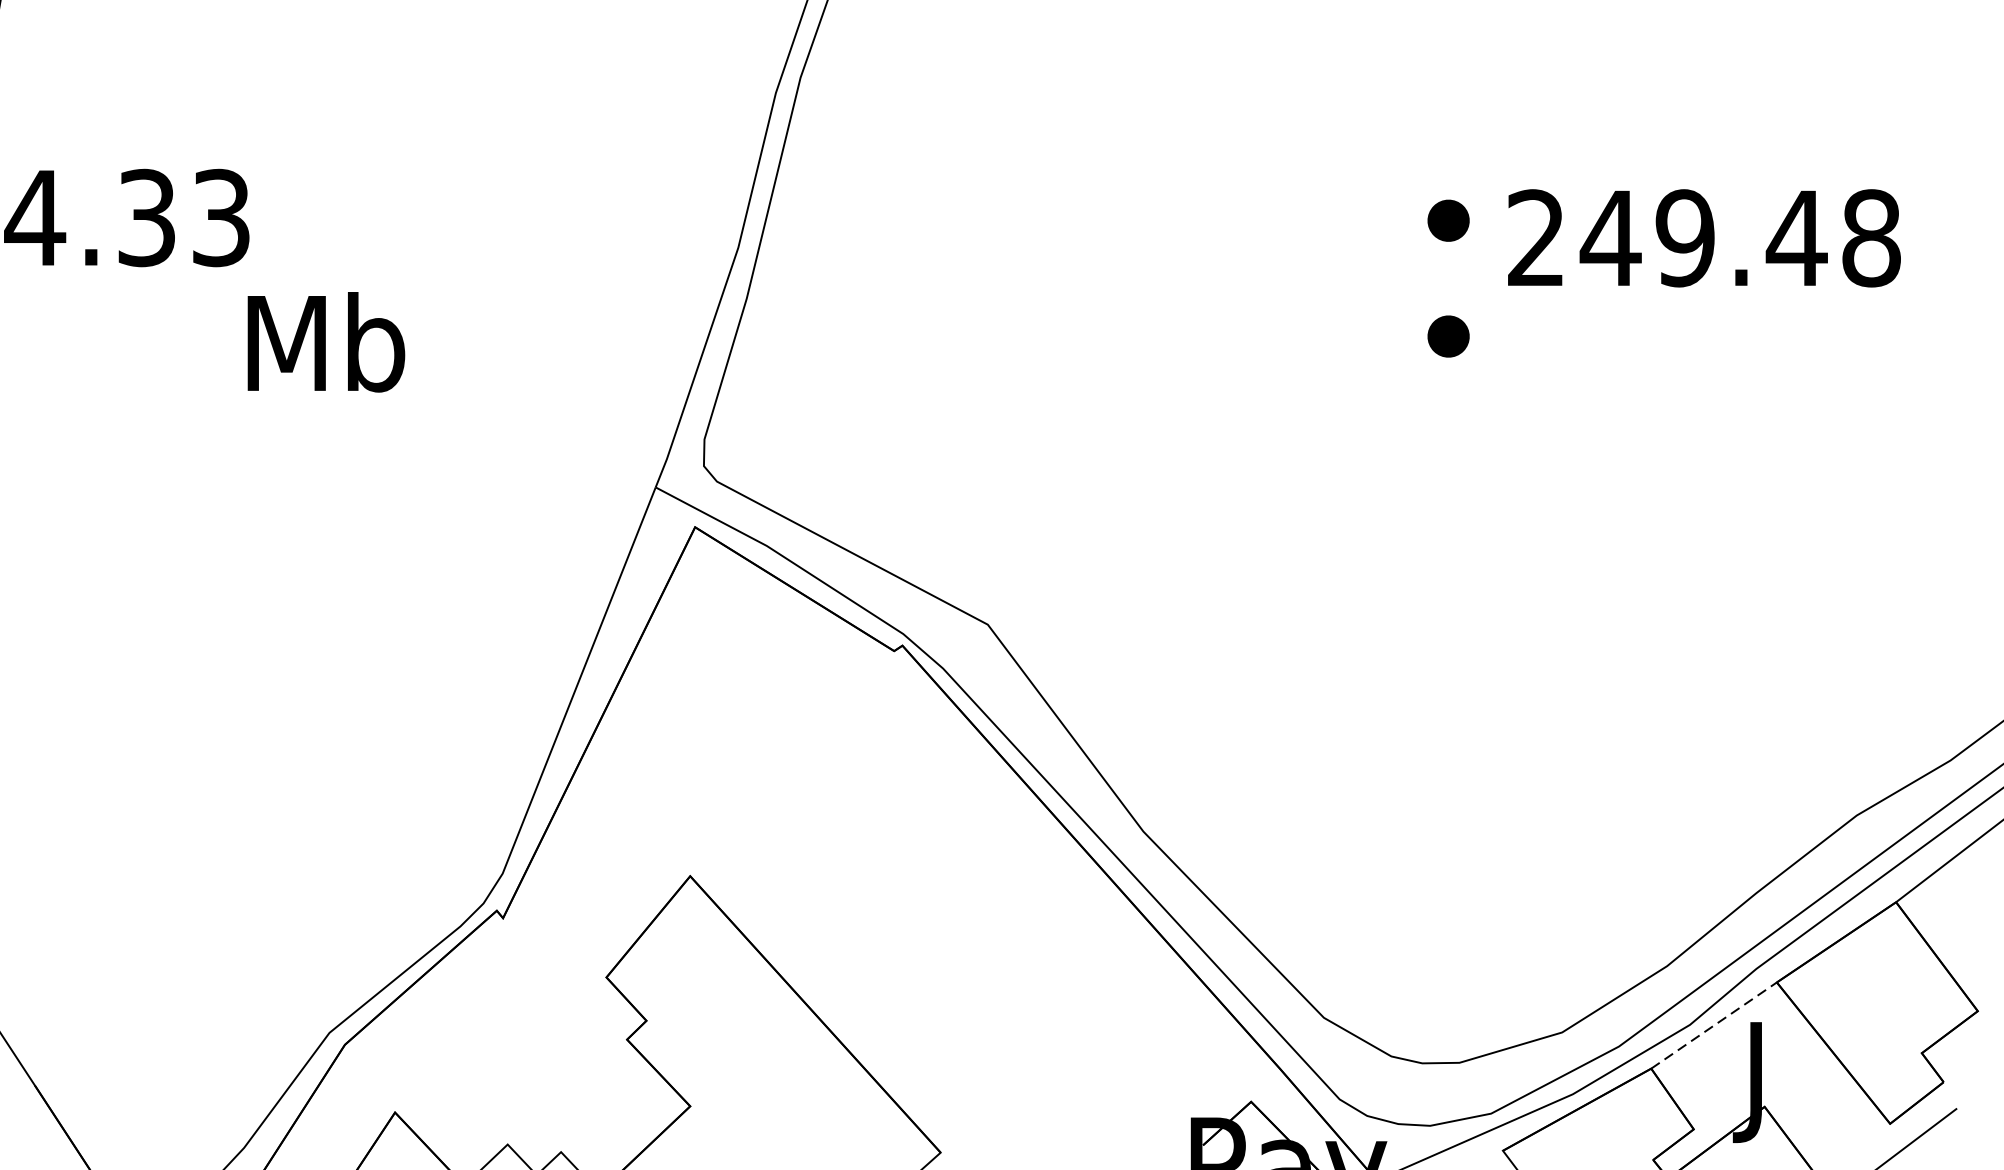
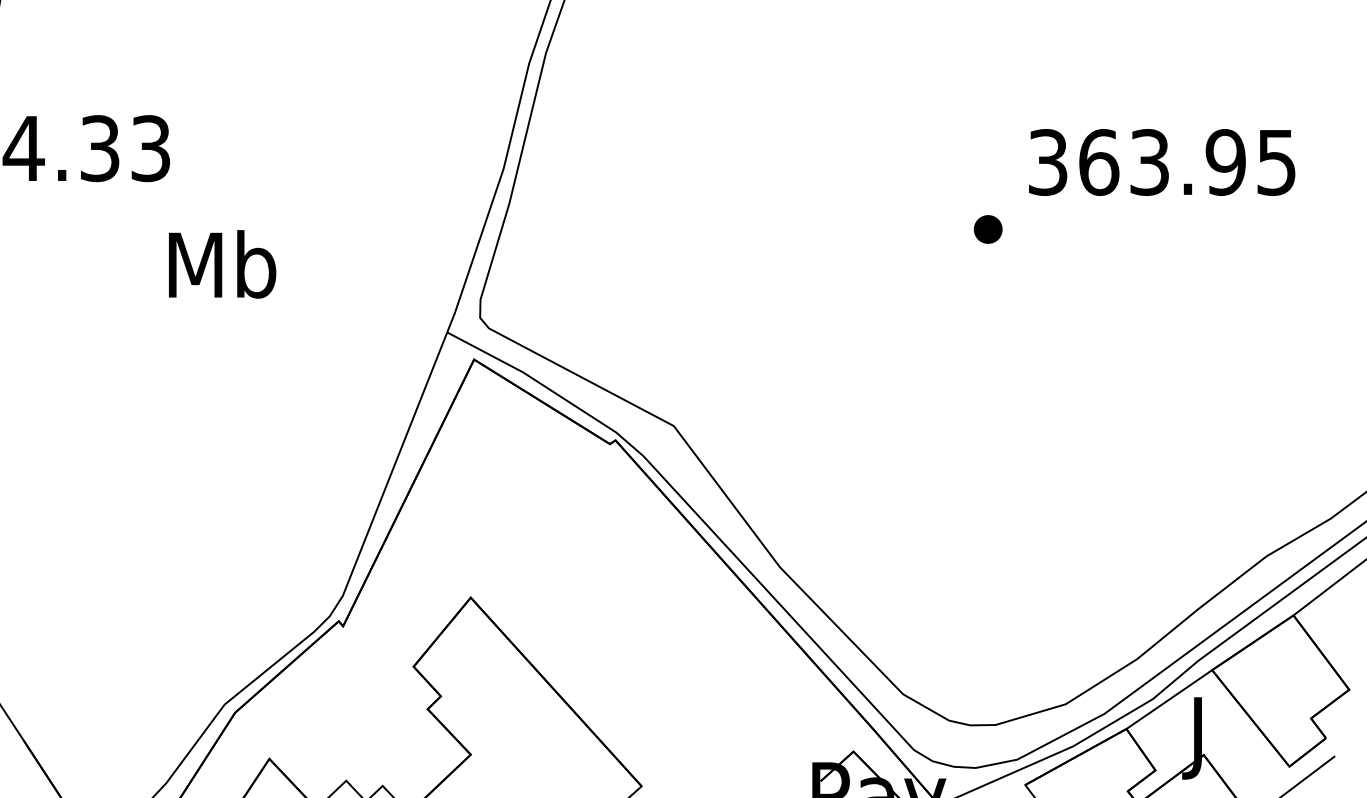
part: (1447, 220) -> (987, 150), removed
text: (1704, 238) -> (1162, 162), 249.48 -> 363.95
text: (326, 342) -> (222, 264), moved
line: (1714, 1025) -> (1169, 699), dashed -> solid

